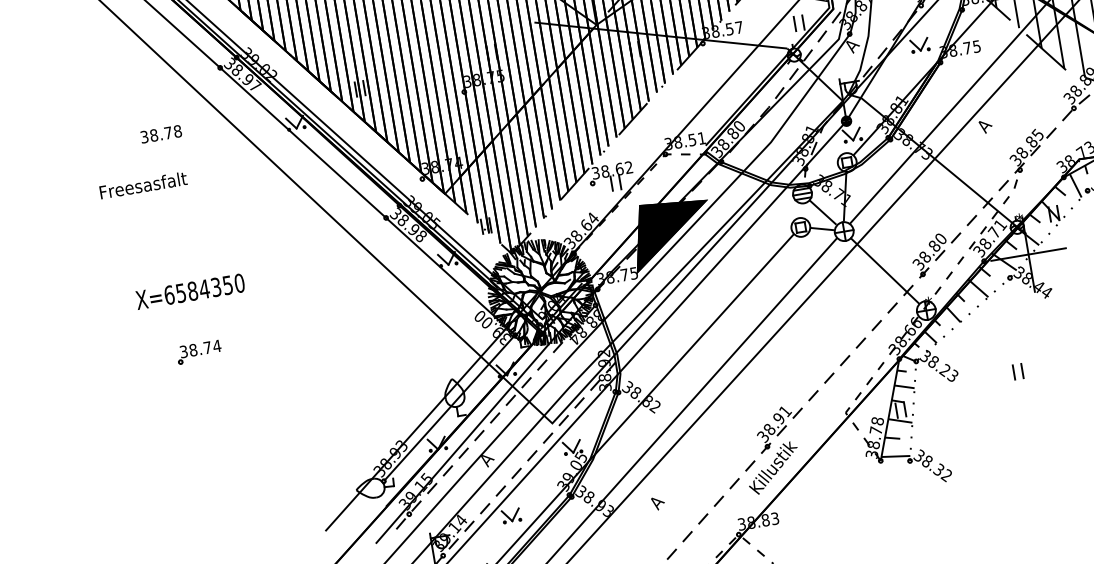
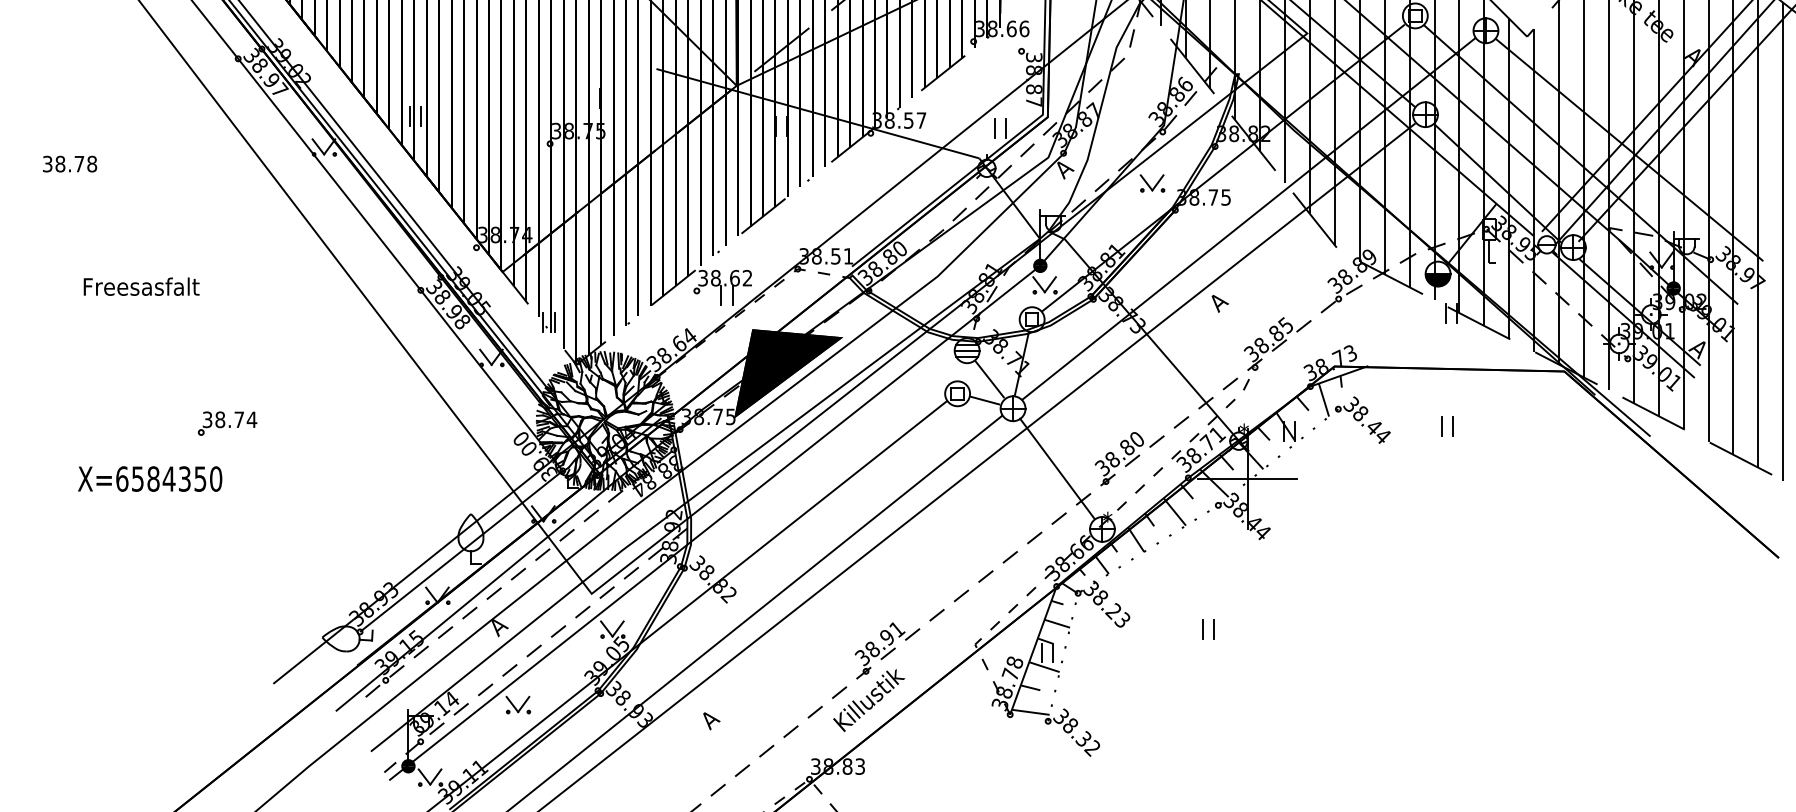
text: (161, 133) -> (70, 163), moved
text: (143, 185) -> (141, 286), moved
text: (190, 291) -> (150, 478), moved
part: (199, 352) -> (227, 423), moved

